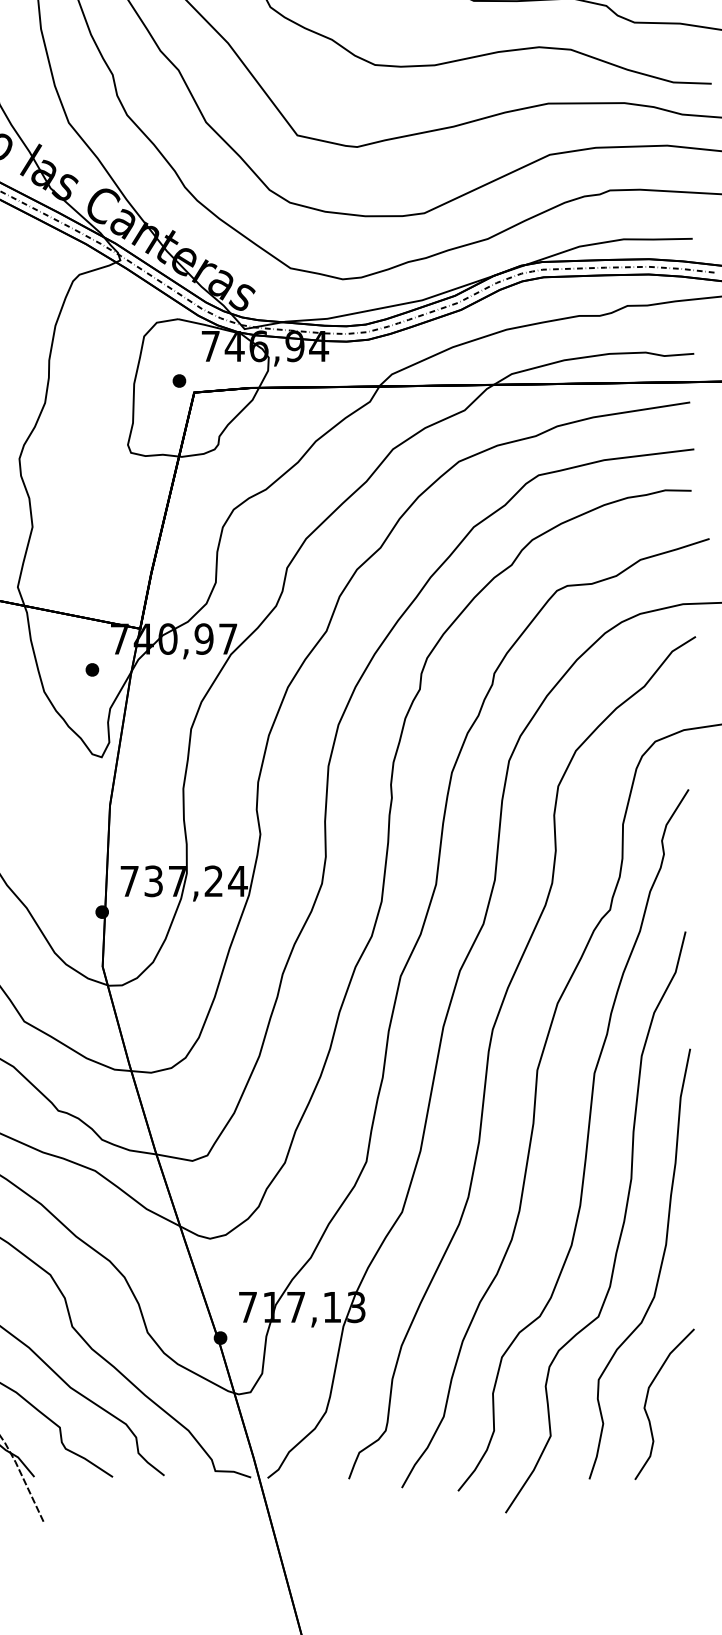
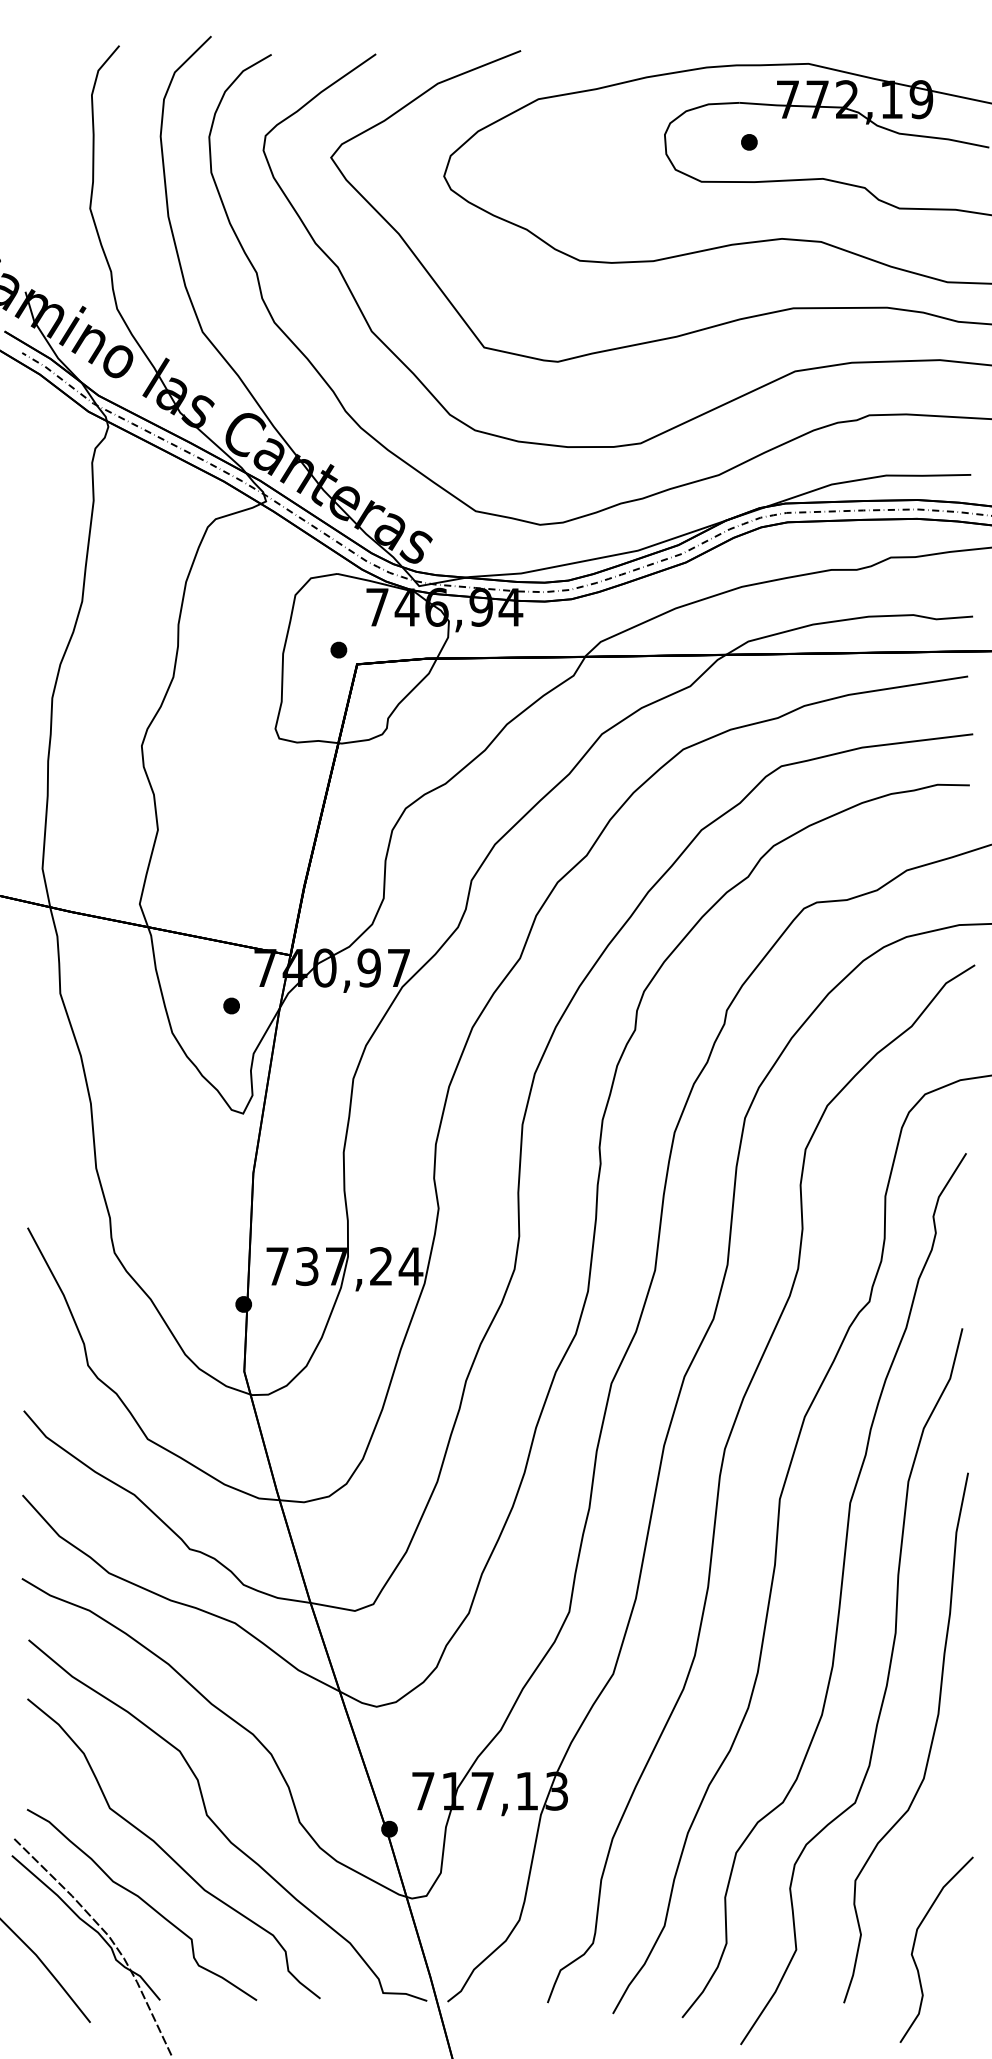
curve: (647, 1399) -> (915, 1943), moved

